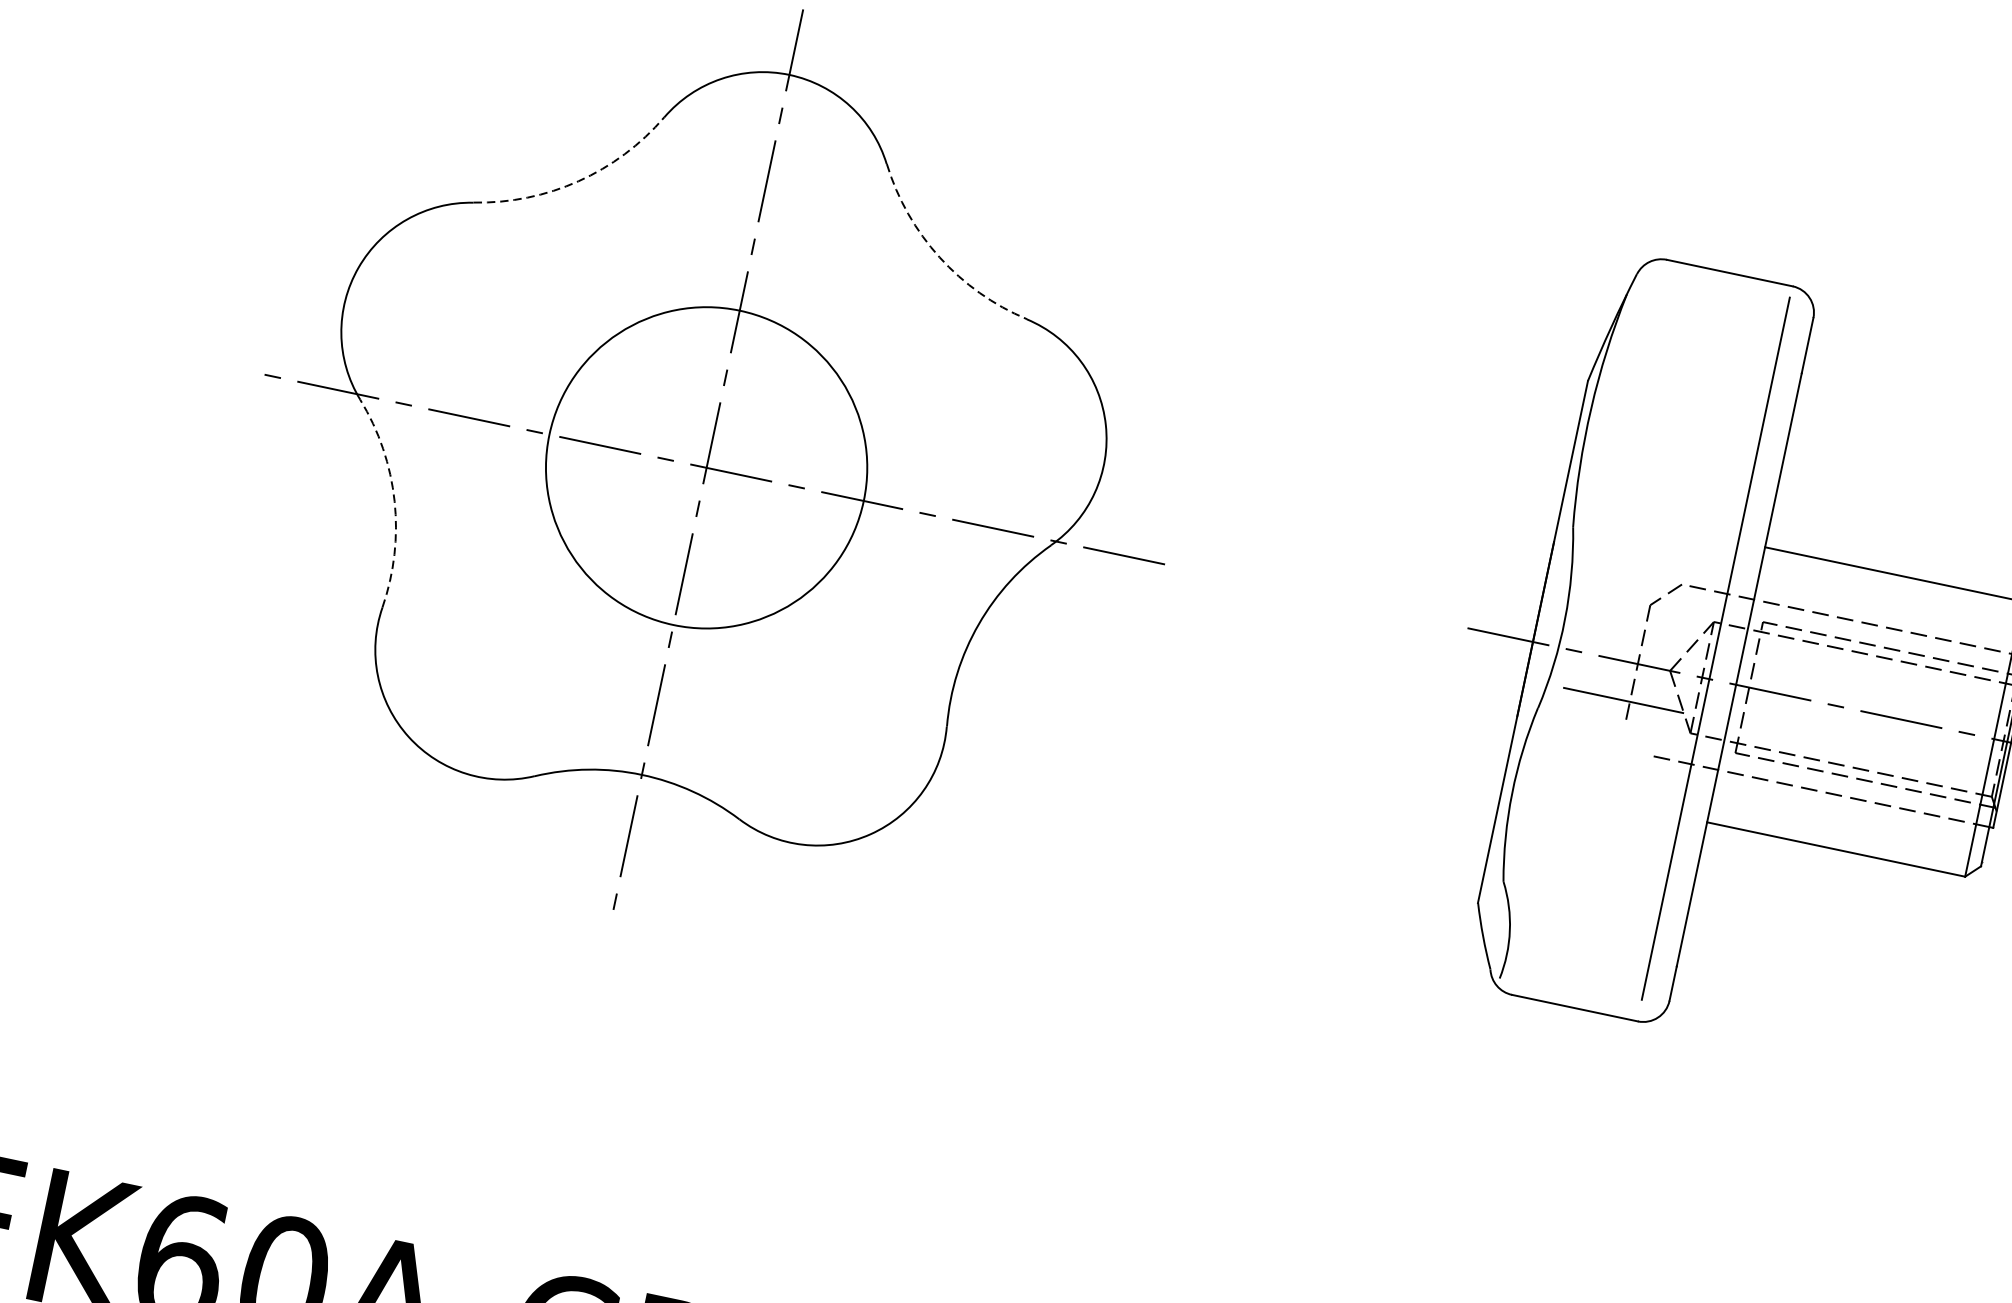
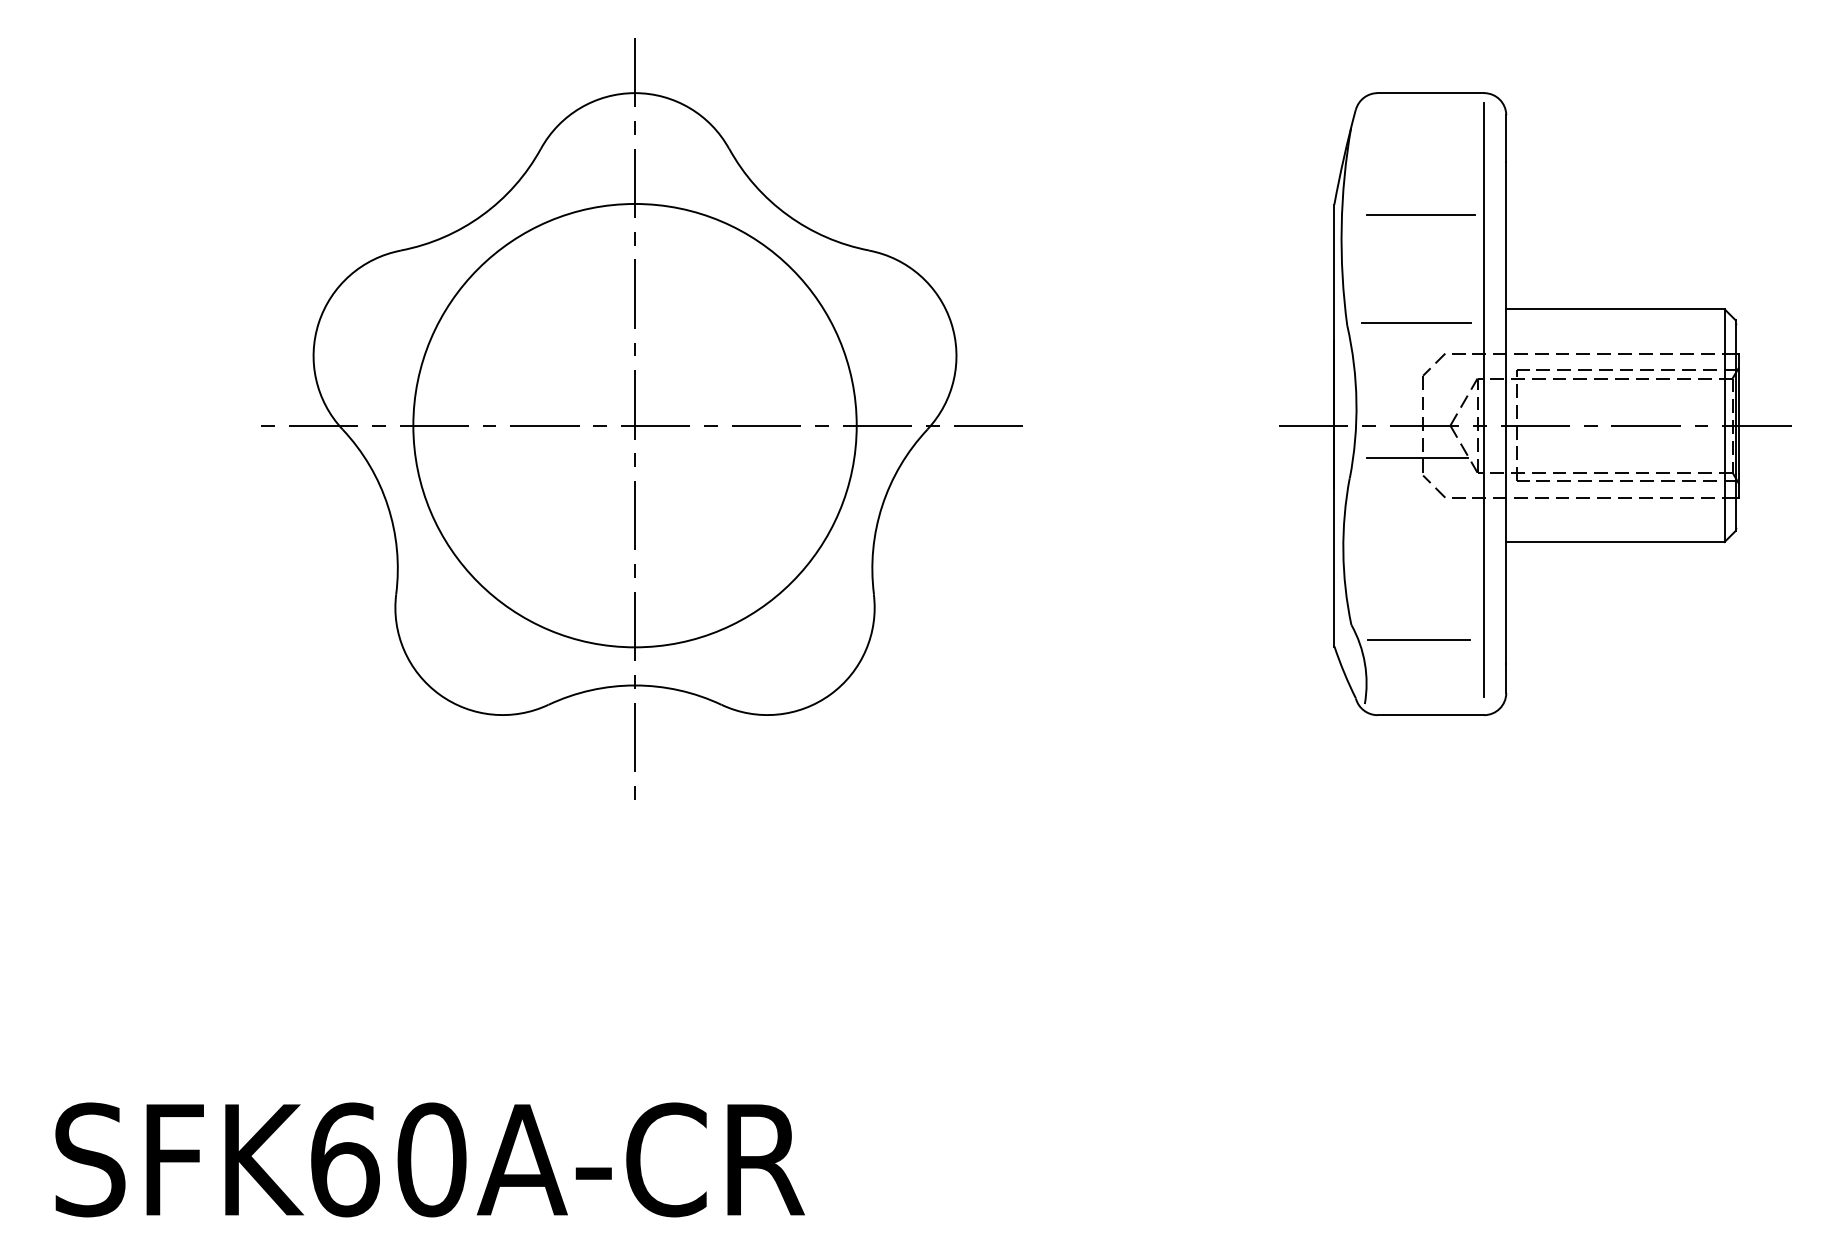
arc: (578, 181) -> (482, 215), dashed -> solid
arc: (939, 257) -> (787, 215), dashed -> solid
line: (1688, 415) -> (1421, 215), added
circle: (706, 467) -> (634, 425), size x1.67
arc: (394, 500) -> (387, 505), dashed -> solid
line: (1655, 541) -> (1416, 323), added
line: (1636, 738) -> (1434, 486), added
line: (1580, 917) -> (1419, 640), added

